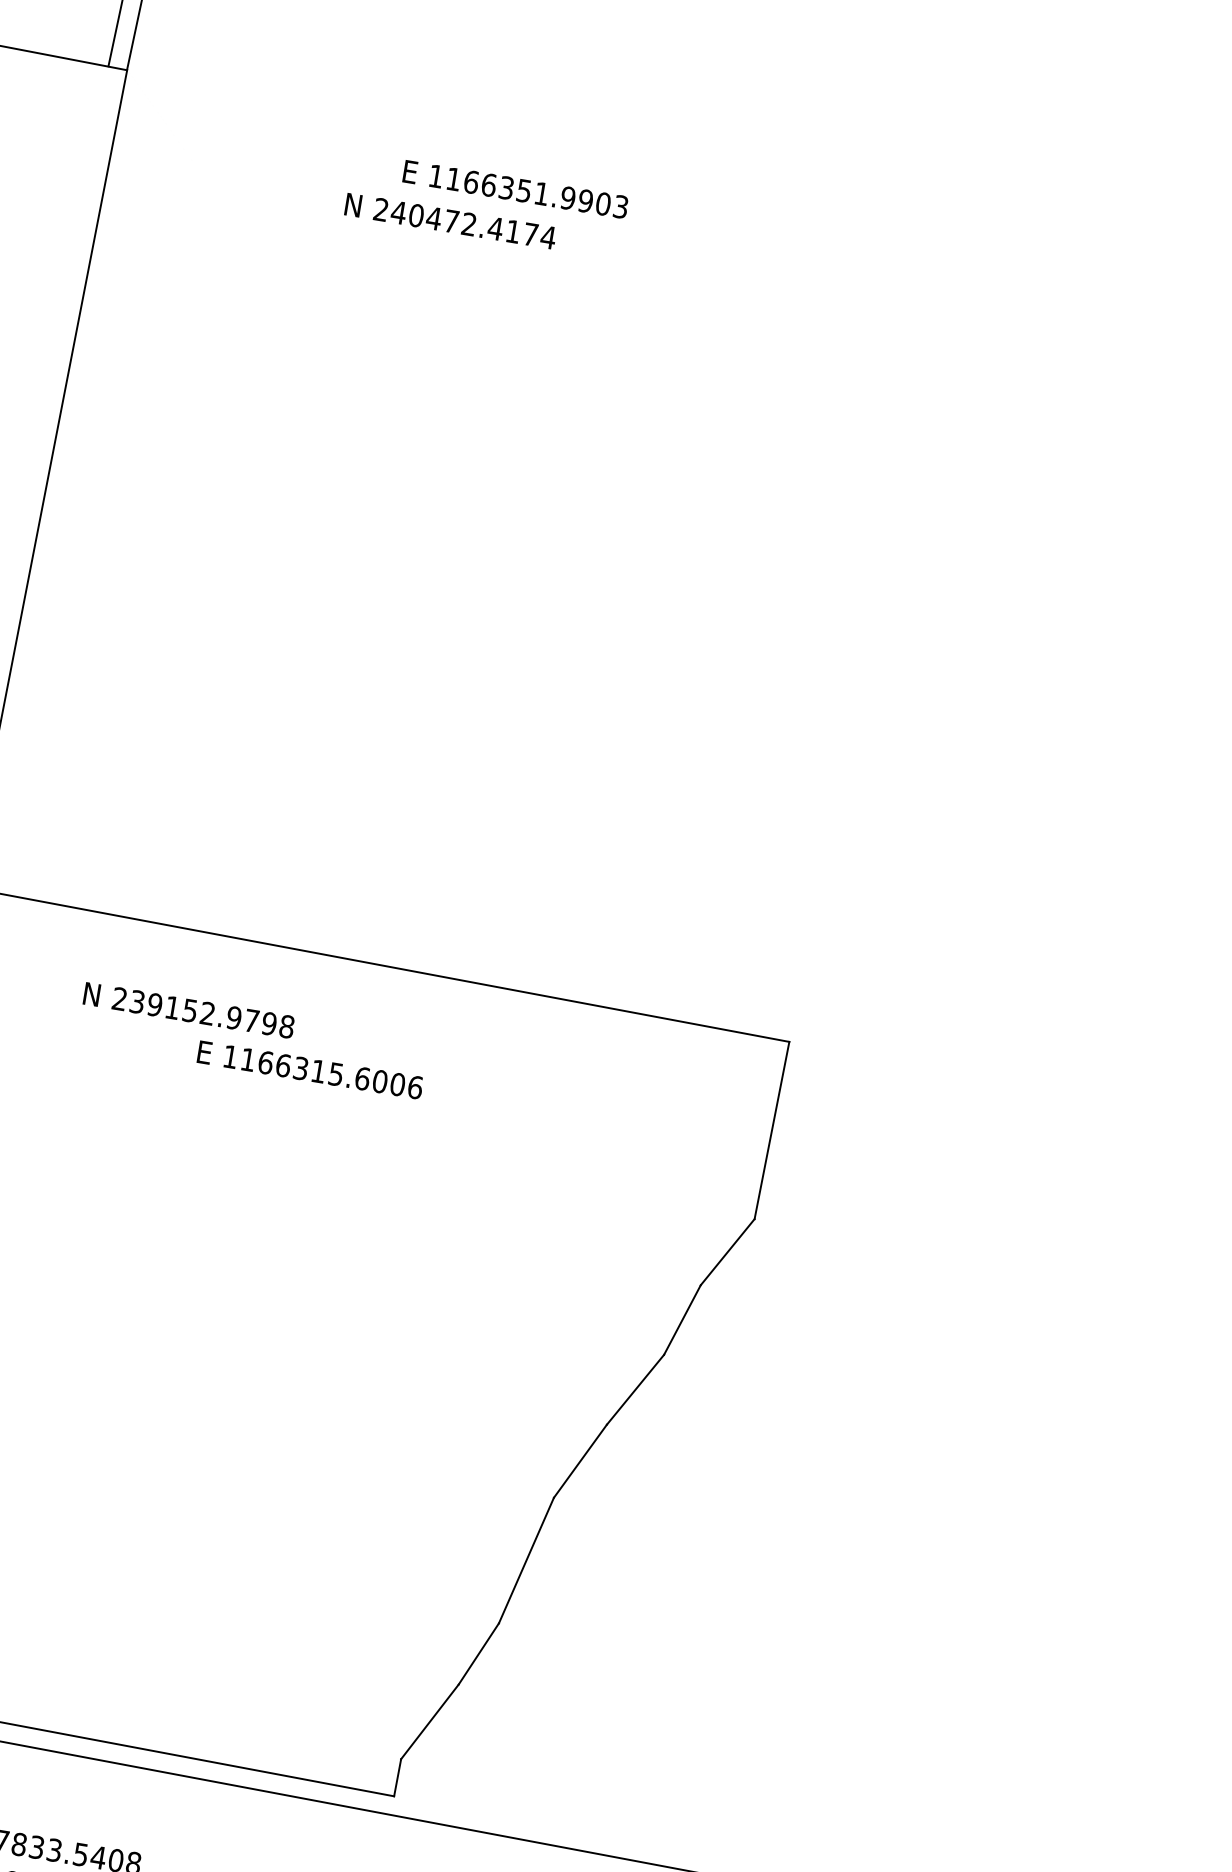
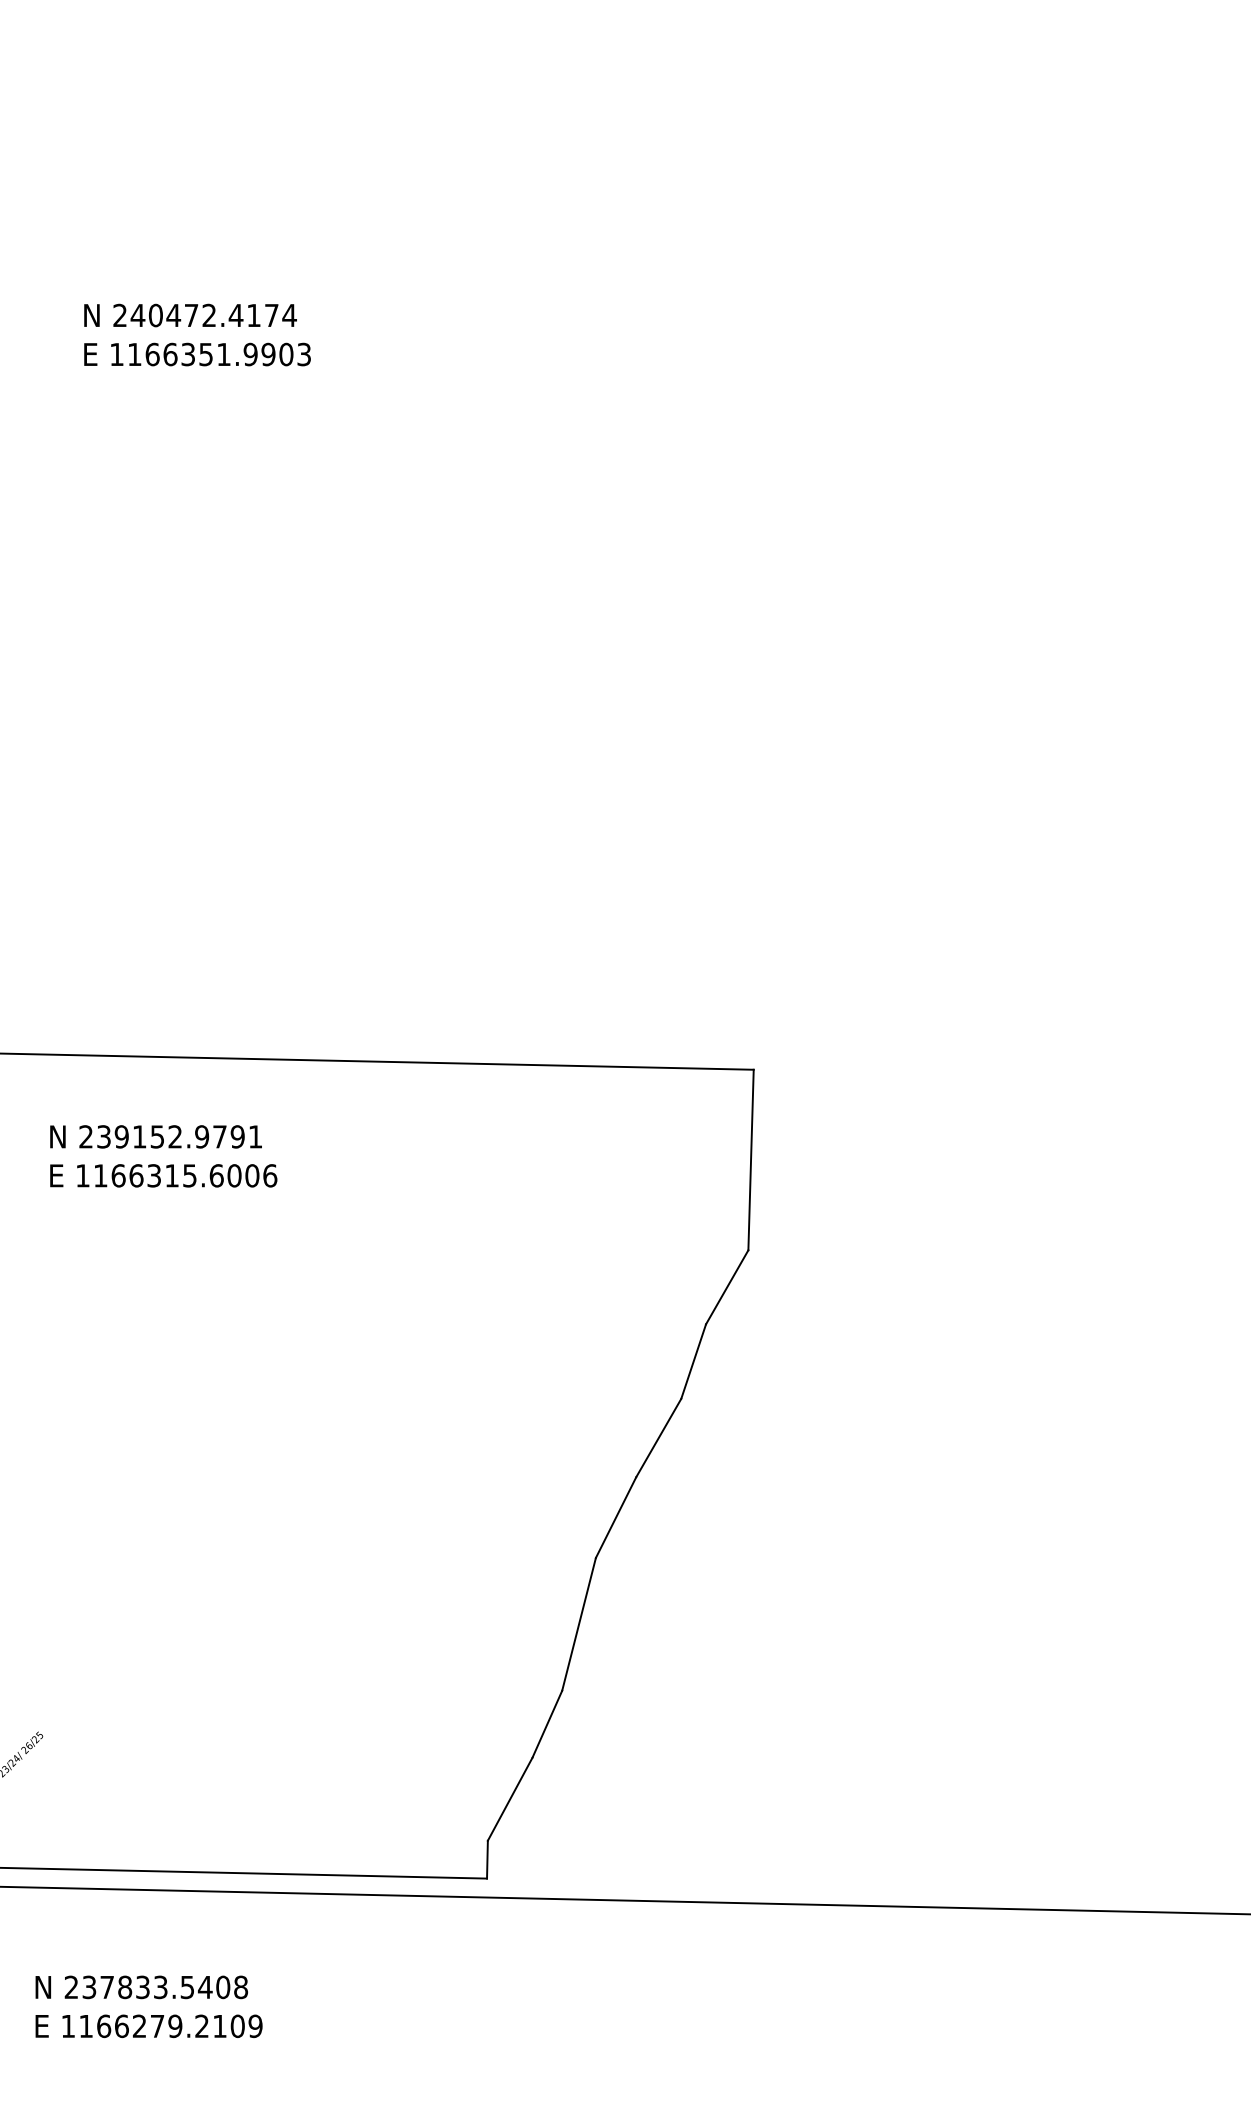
text: (515, 189) -> (197, 354), moved
text: (450, 221) -> (190, 315), moved
text: (286, 1026) -> (255, 1136), 239152.9798 -> 239152.9791
text: (310, 1069) -> (163, 1175), moved

